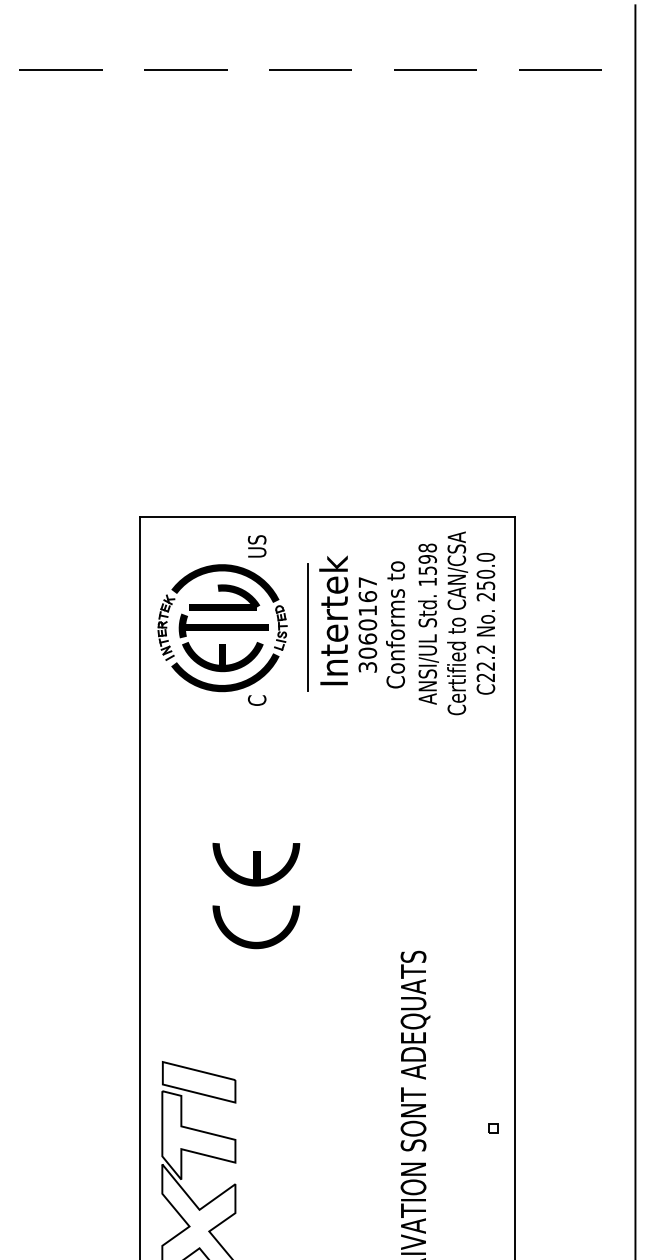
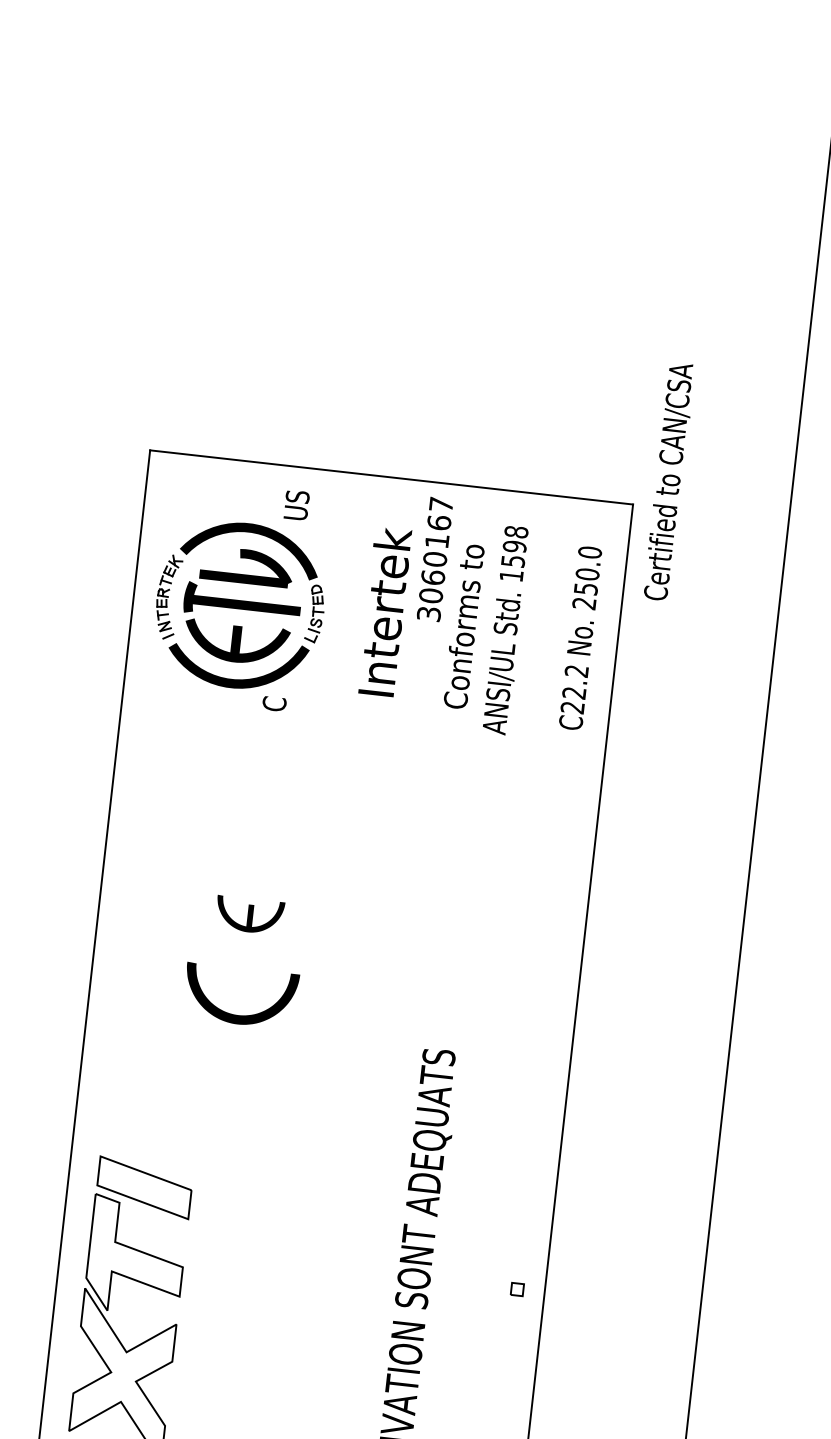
text: (457, 623) -> (669, 481), moved
text: (367, 624) -> (434, 558), moved
line: (307, 627) -> (349, 617), removed
part: (256, 864) -> (249, 915), size x0.6

